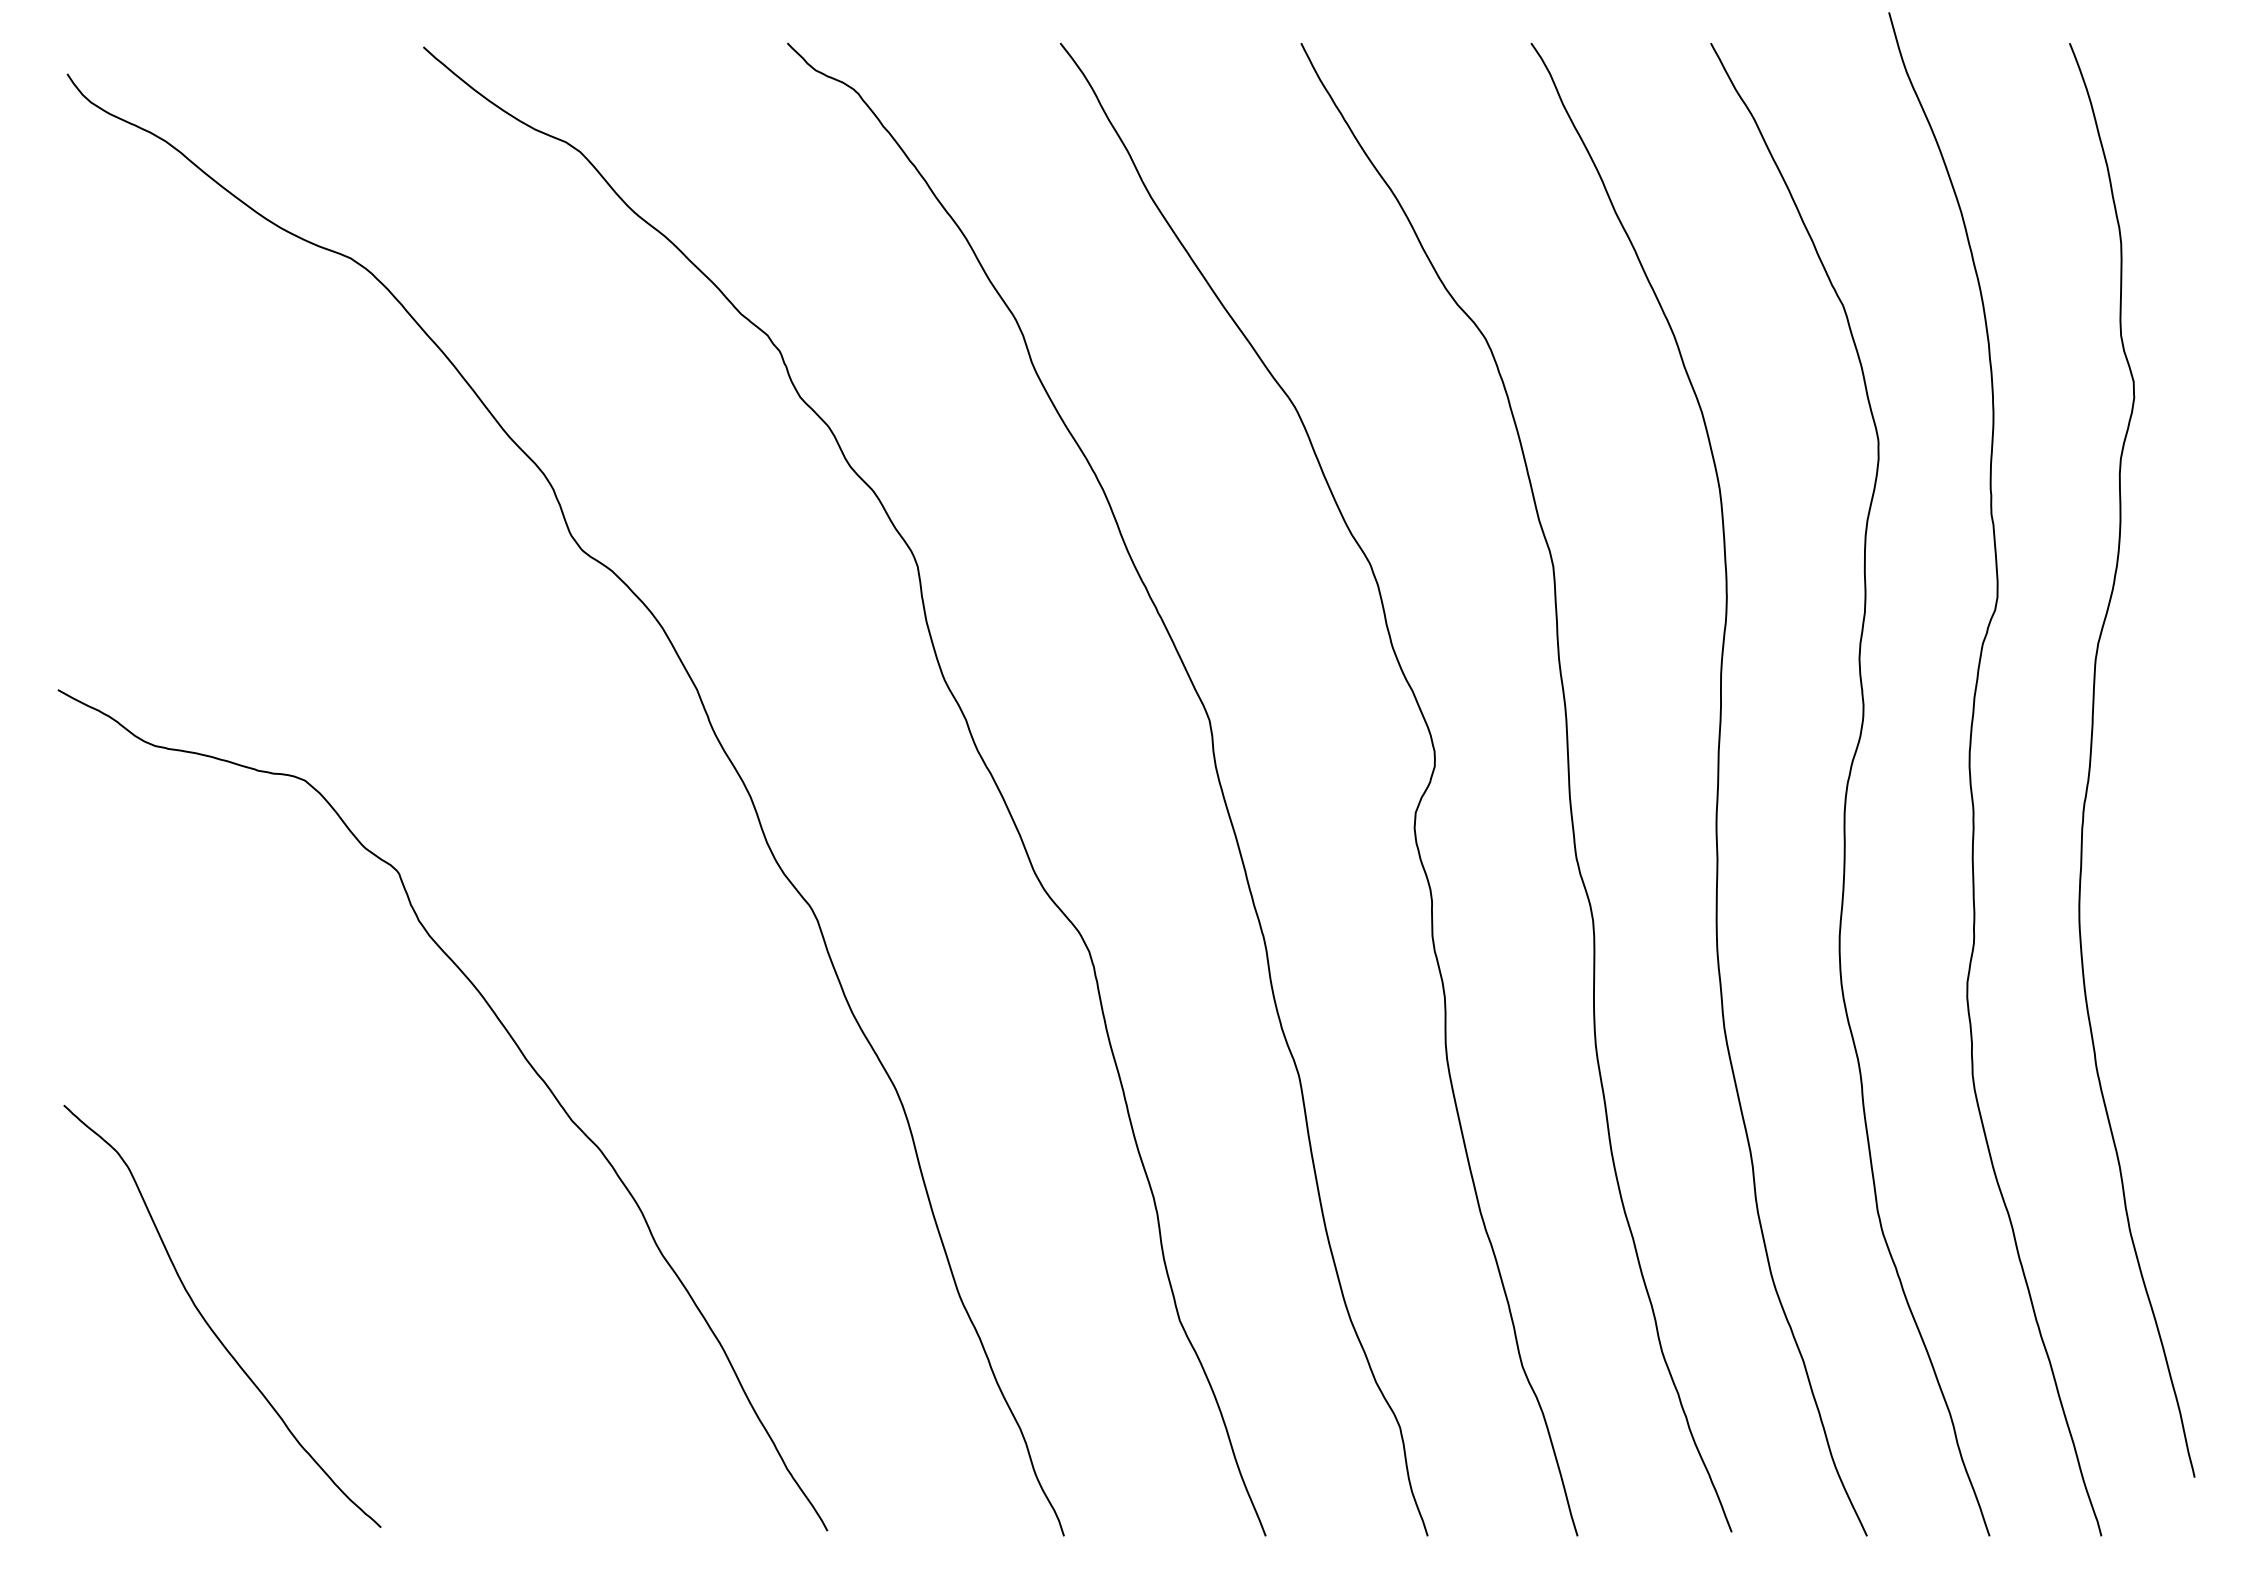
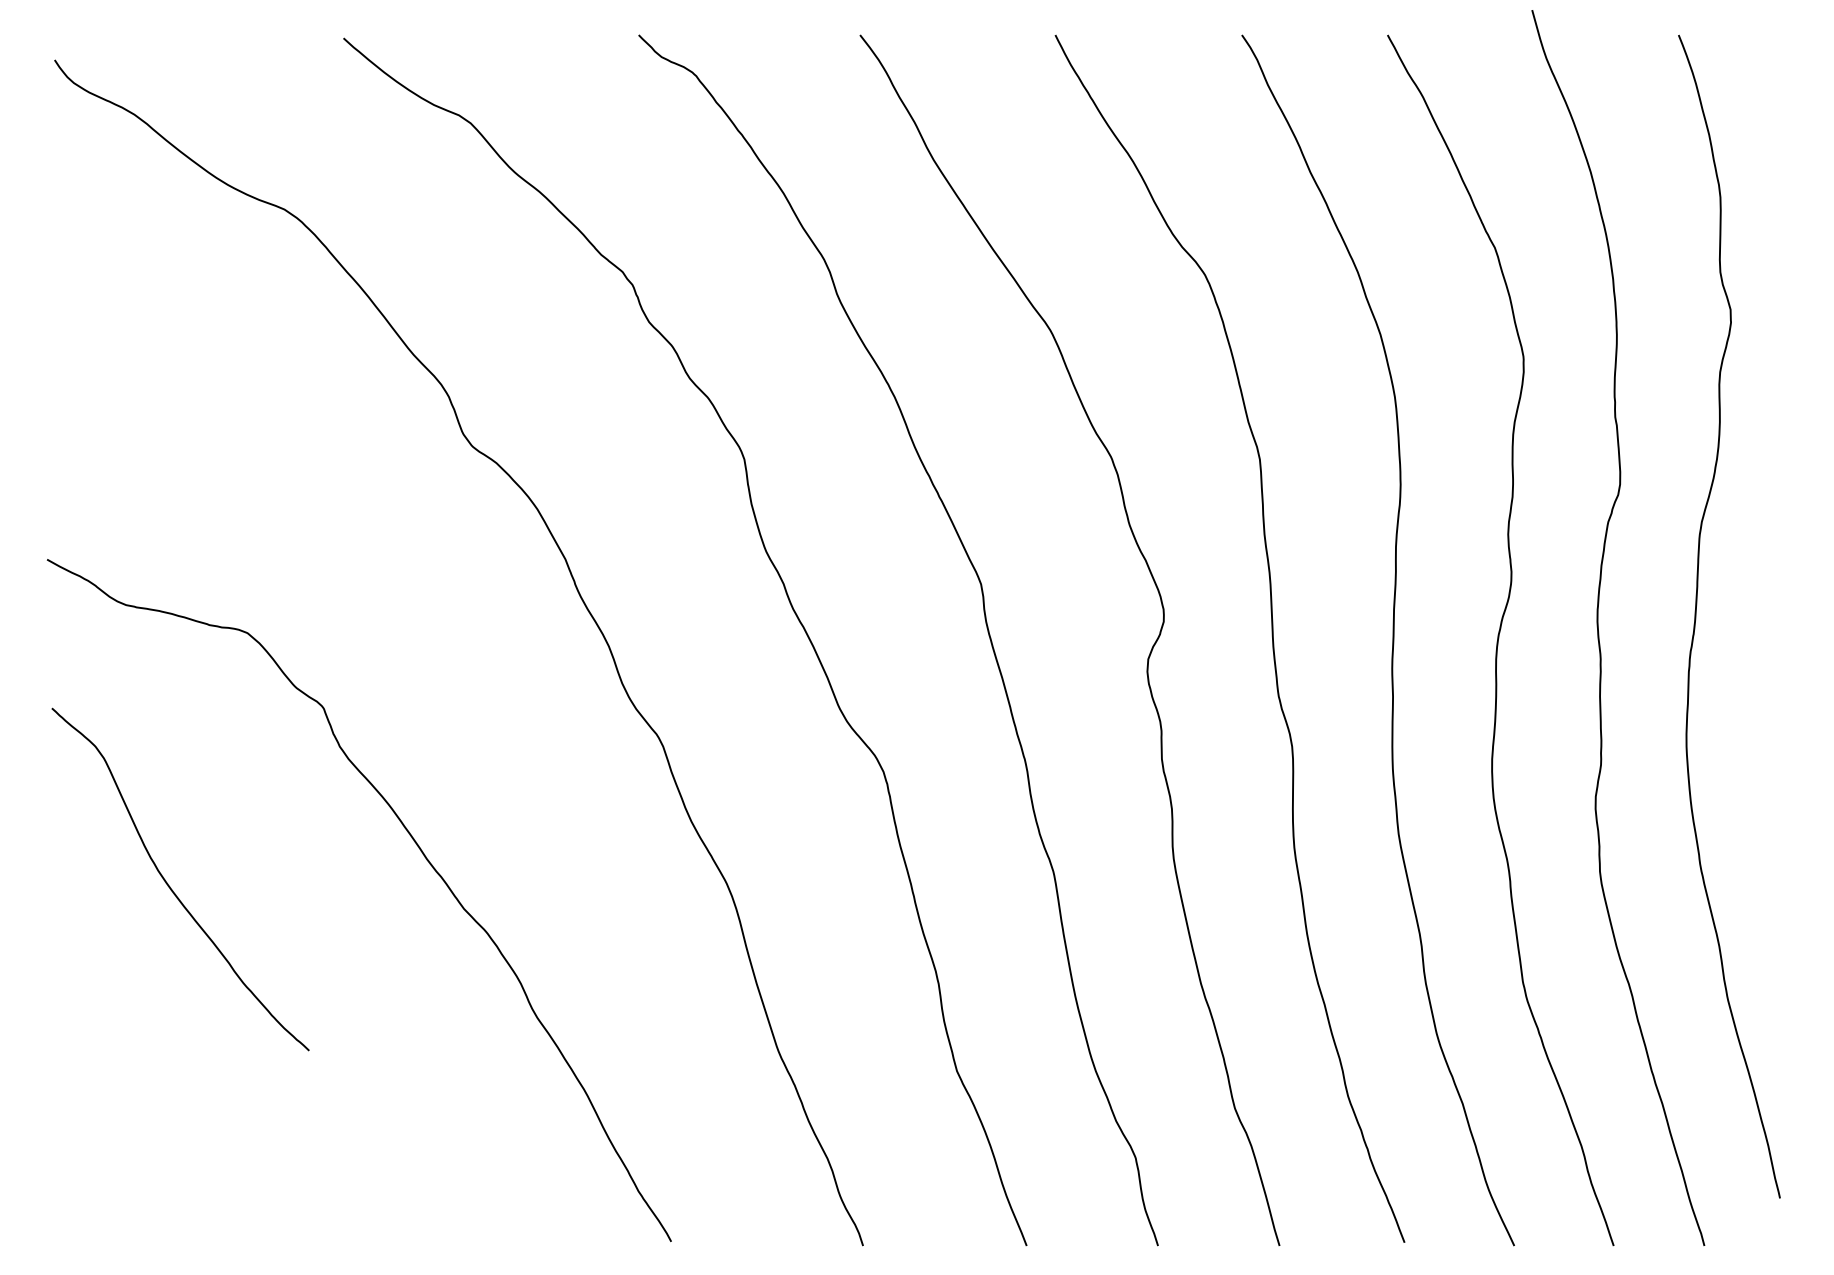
curve: (208, 1323) -> (169, 885), moved

